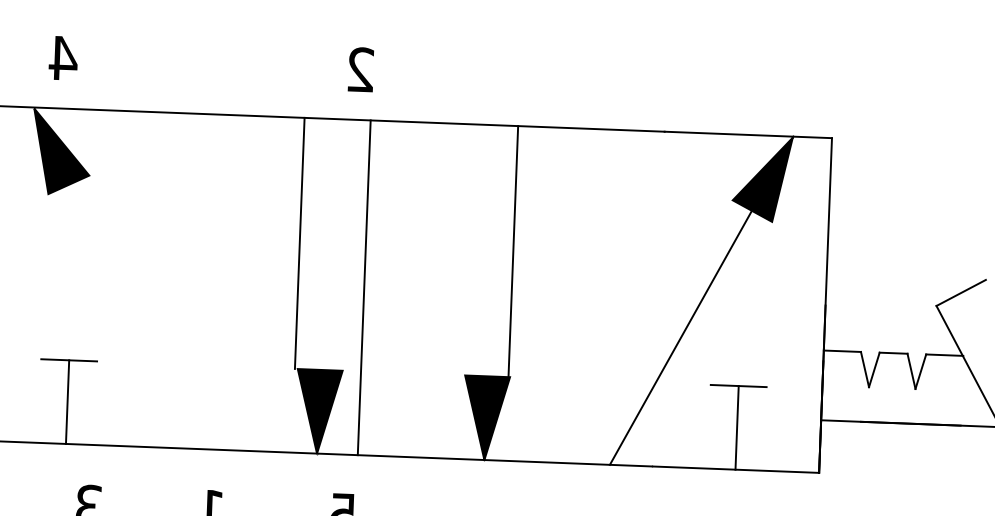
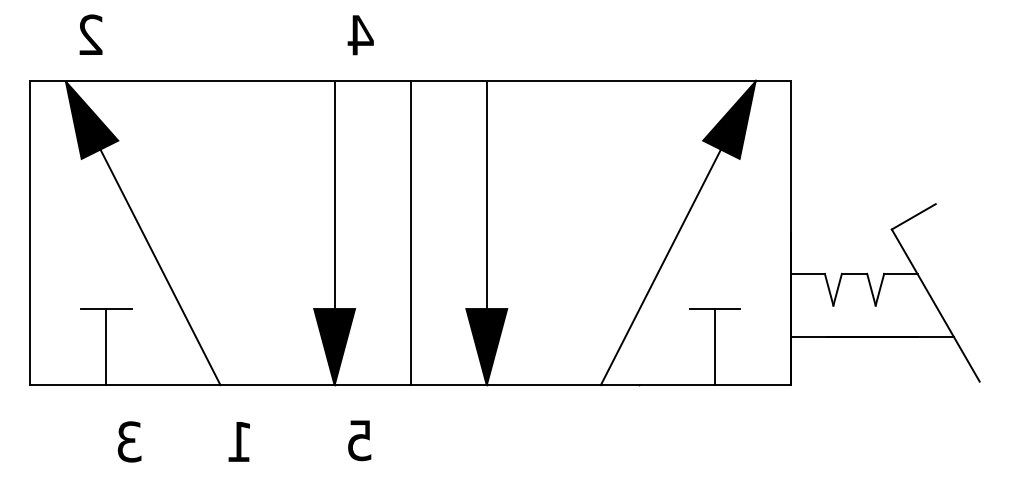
text: (63, 57) -> (90, 34), 4 -> 2
text: (360, 69) -> (360, 34), 2 -> 4
line: (299, 242) -> (334, 194), moved
line: (513, 251) -> (486, 194), moved
line: (364, 287) -> (410, 232), moved
line: (130, 316) -> (160, 267), added

